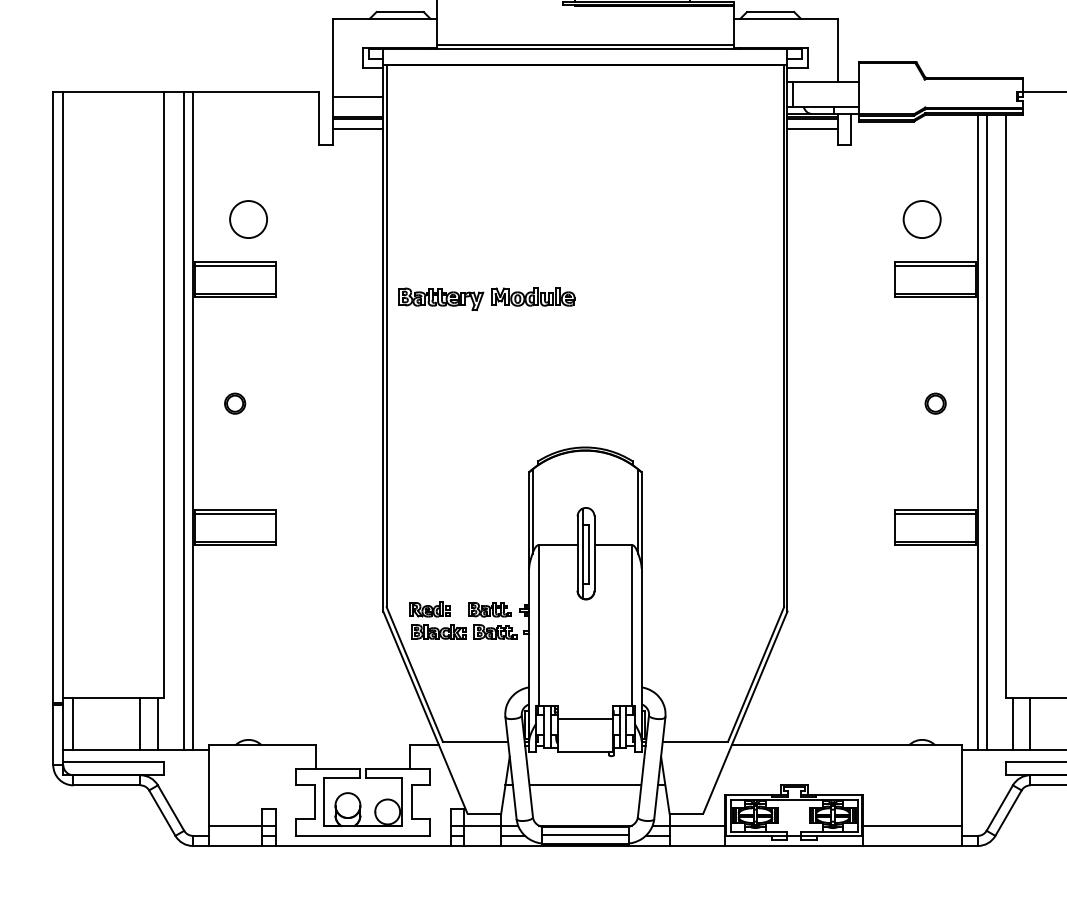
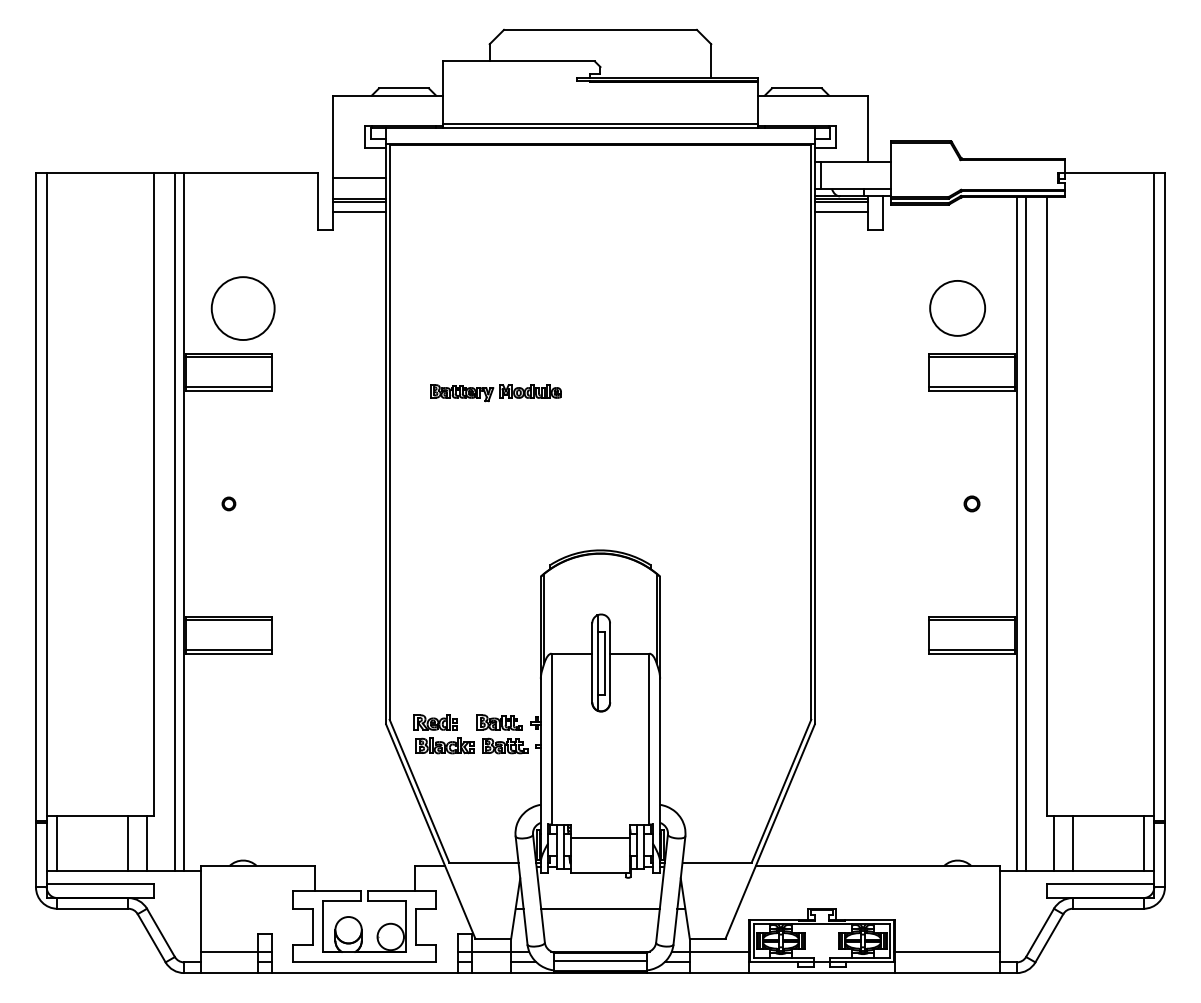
circle: (247, 219) -> (242, 308), size x1.6
circle: (921, 219) -> (957, 308), size x1.4
part: (486, 298) -> (495, 392), size x0.7
part: (234, 403) -> (228, 503), size x0.6
part: (935, 403) -> (971, 503), size x0.7

